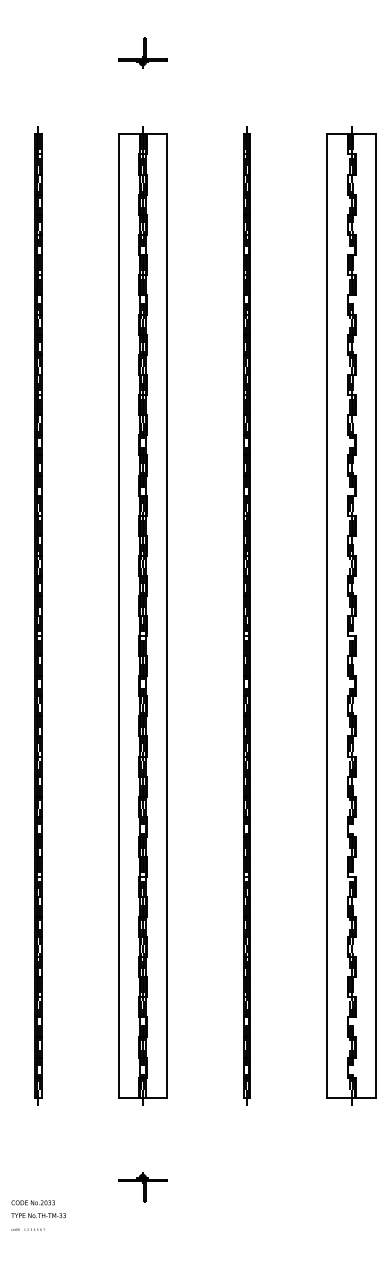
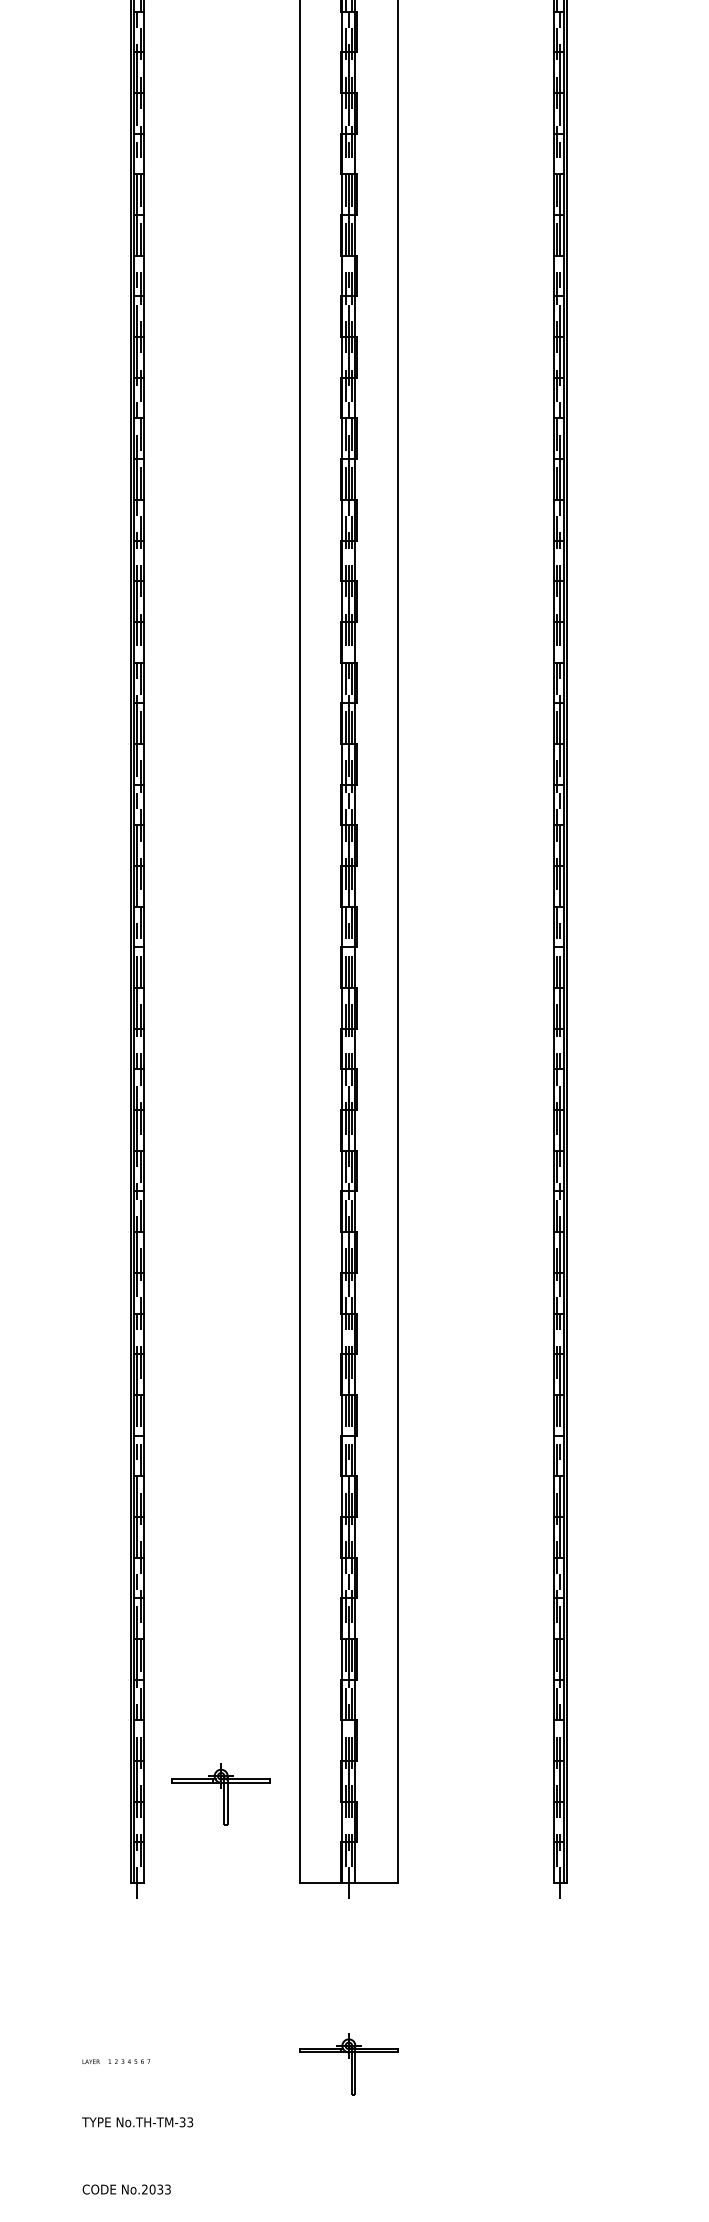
part: (79, 1054) -> (220, 1795), added
text: (32, 1202) -> (125, 2188), moved
text: (27, 1229) -> (115, 2061), moved

